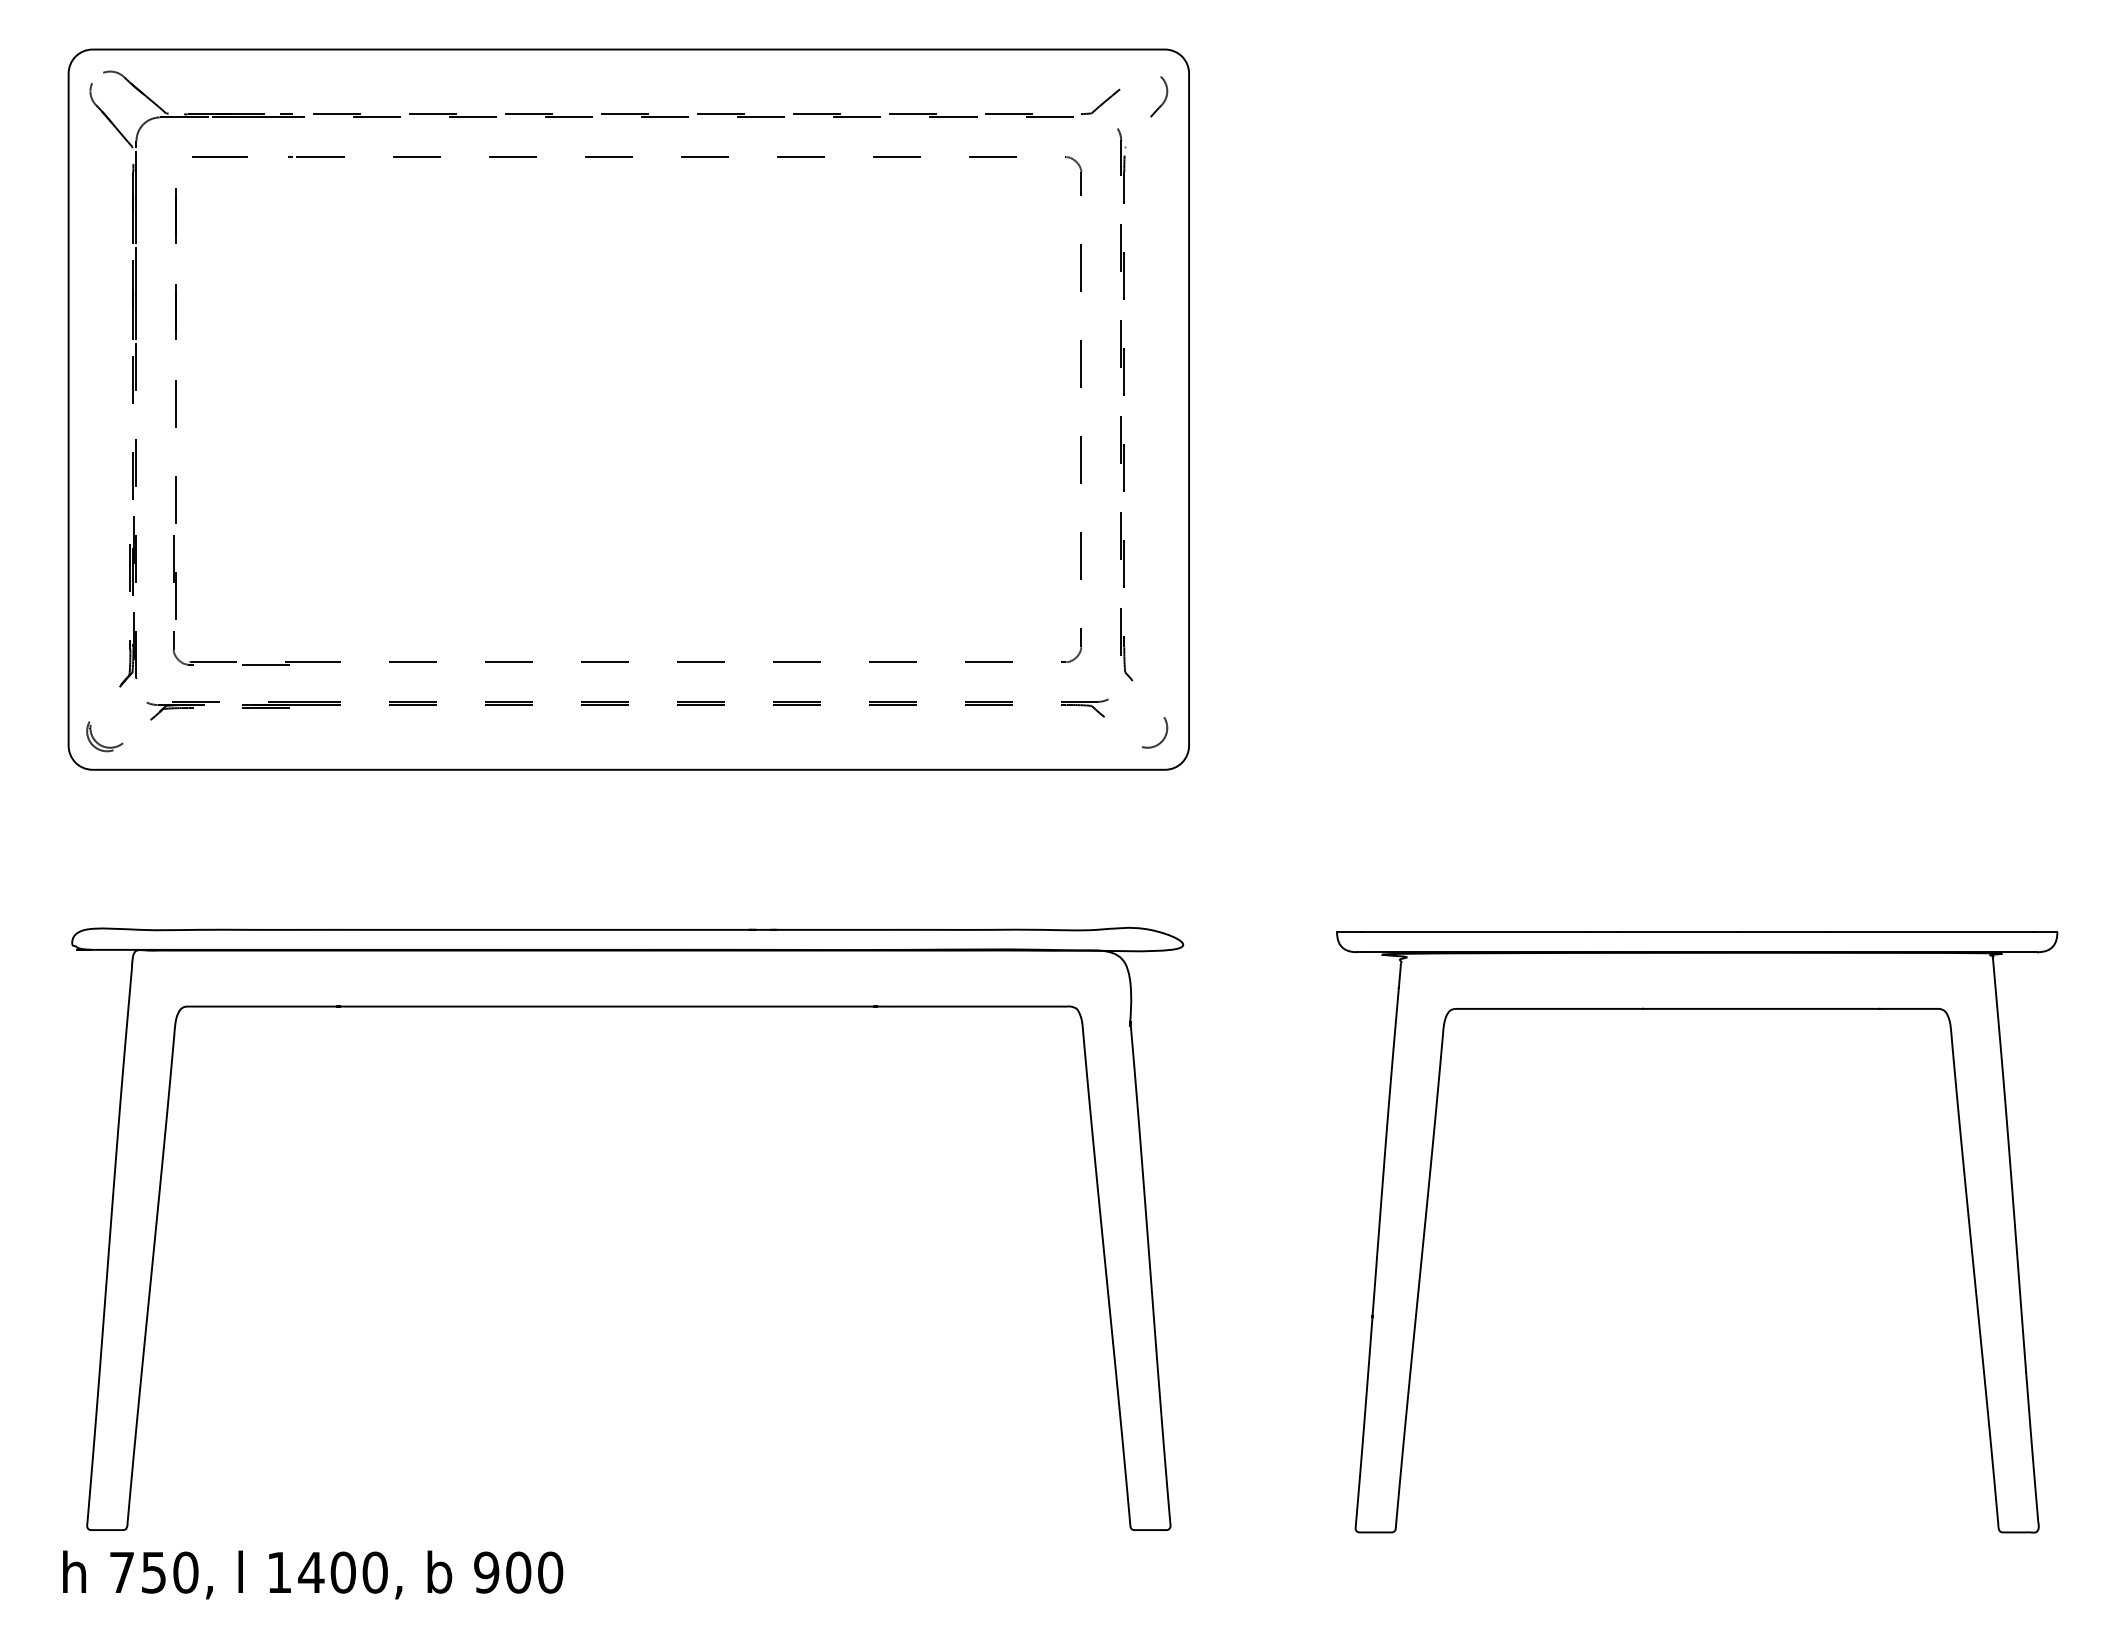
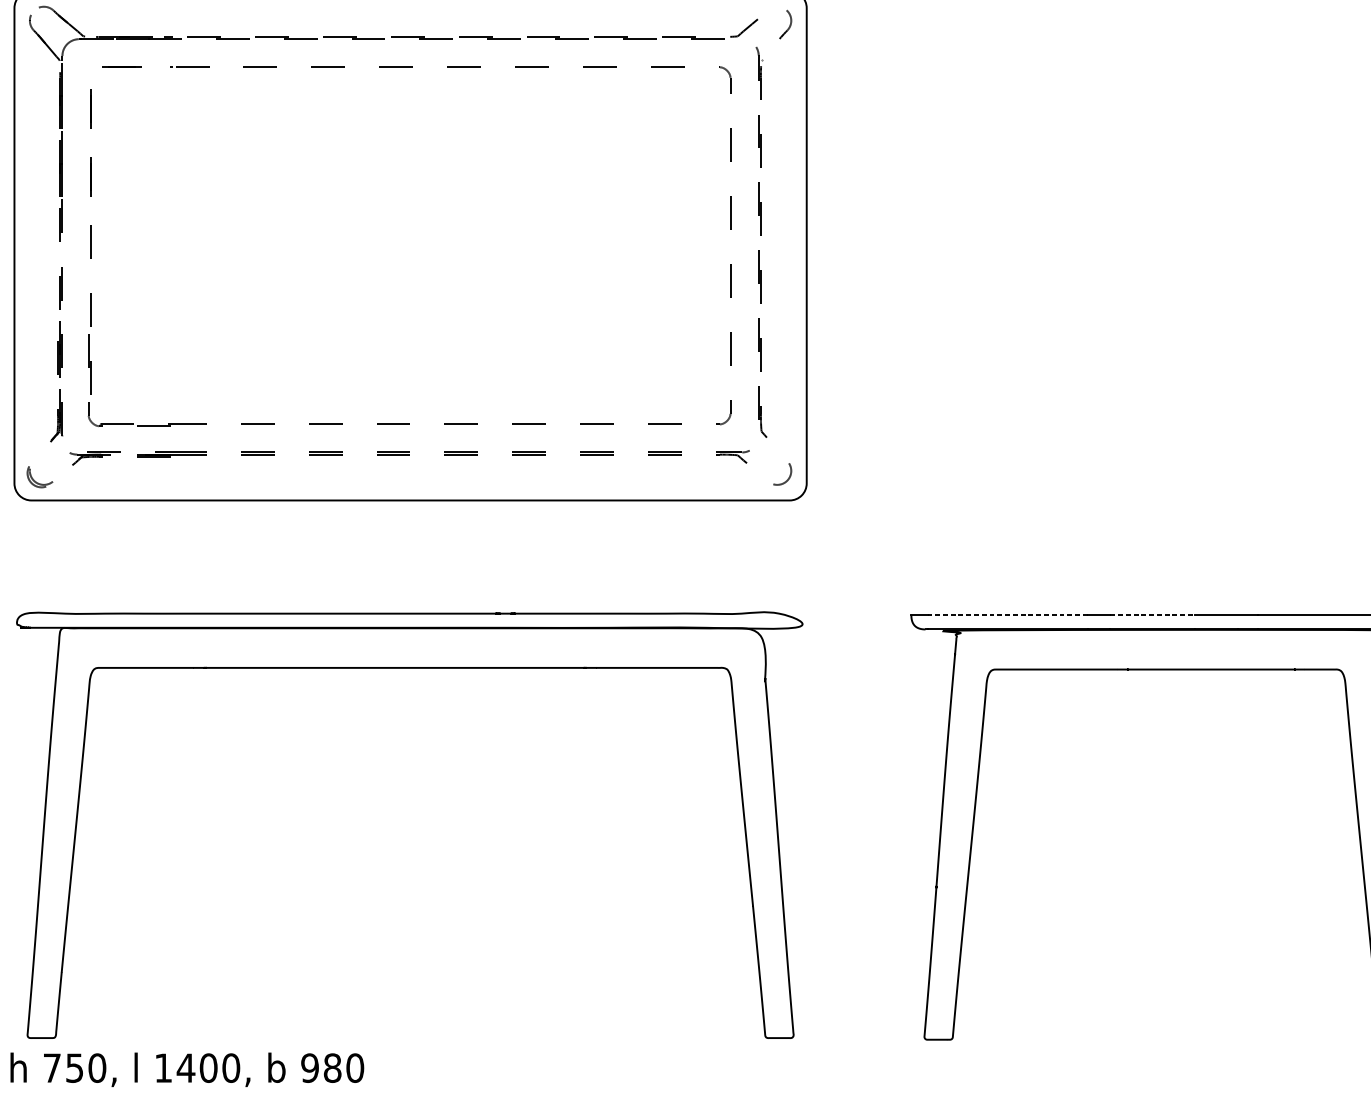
line: (1473, 932) -> (1007, 615), solid -> dashed
line: (1678, 932) -> (1152, 615), solid -> dashed
text: (518, 1572) -> (332, 1068), 900 -> 980

